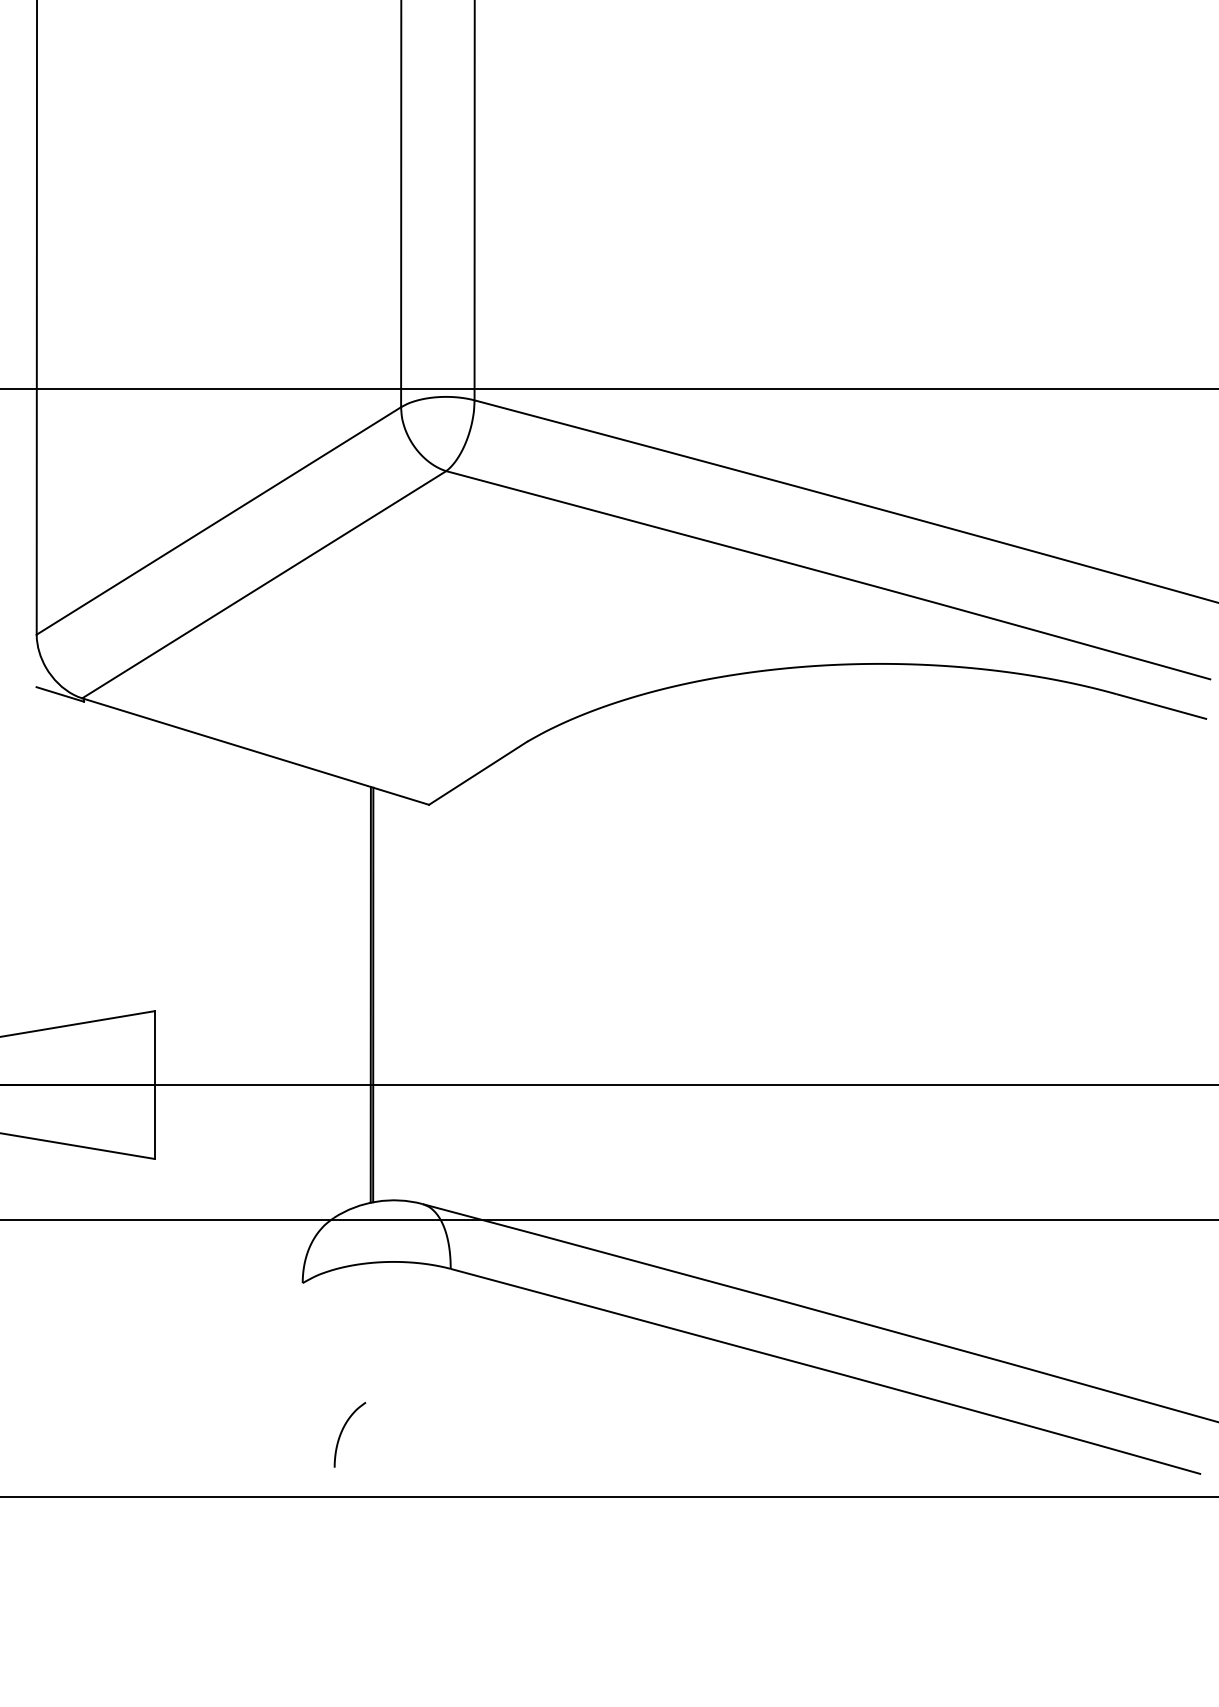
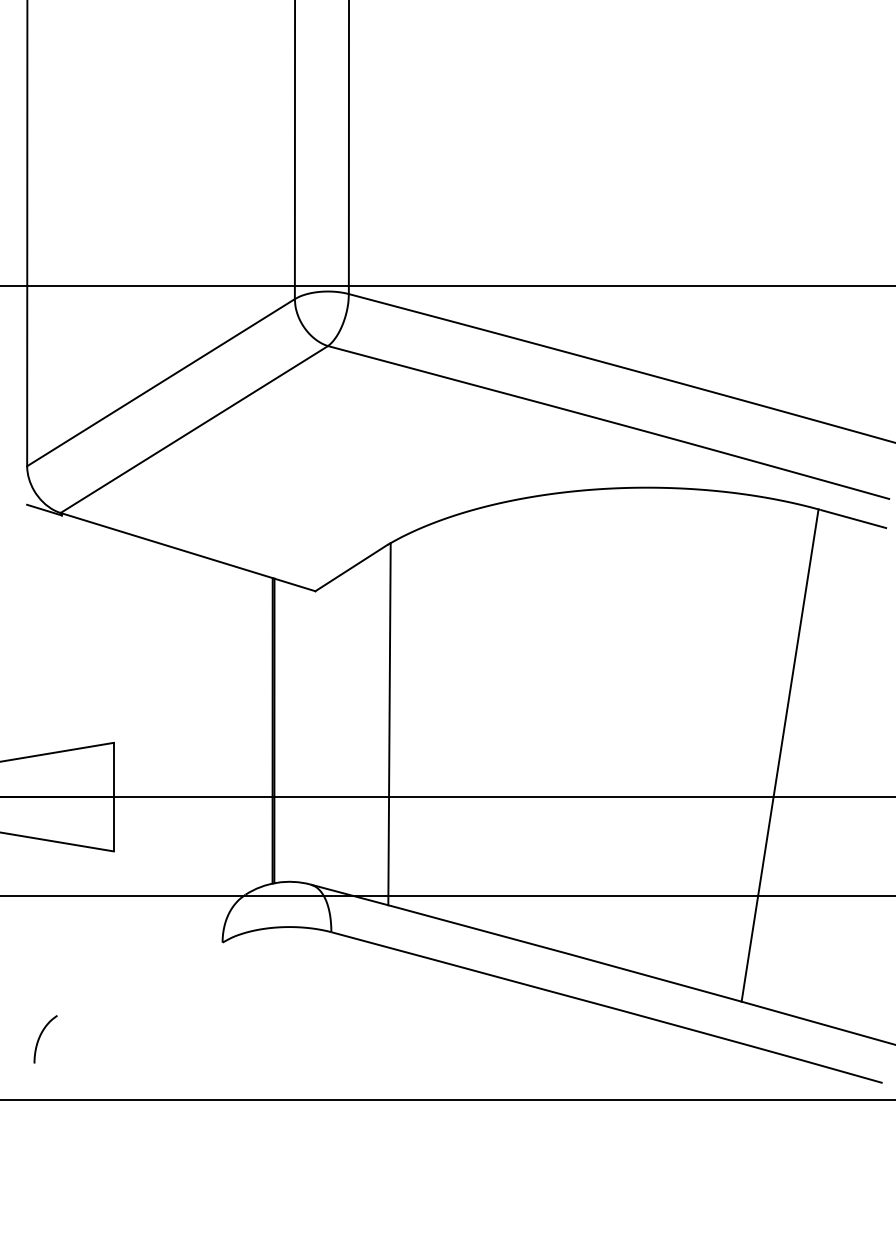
line: (529, 985) -> (389, 723), added
line: (1061, 1028) -> (780, 755), added
curve: (343, 1430) -> (40, 1036), moved

